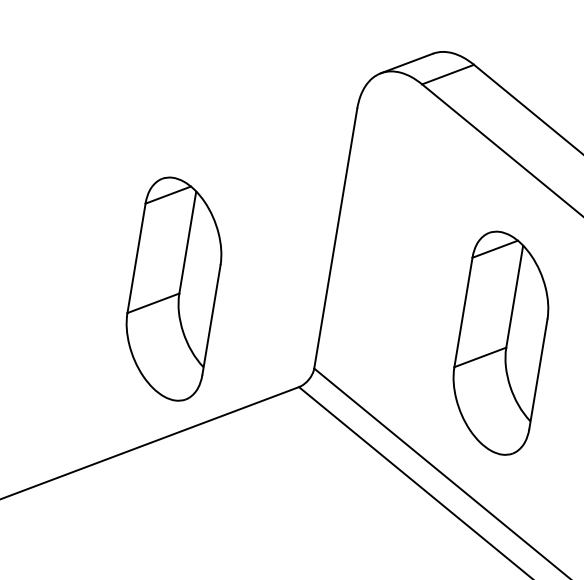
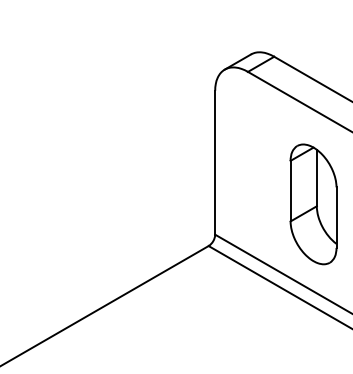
part: (173, 289) -> (132, 204), removed

